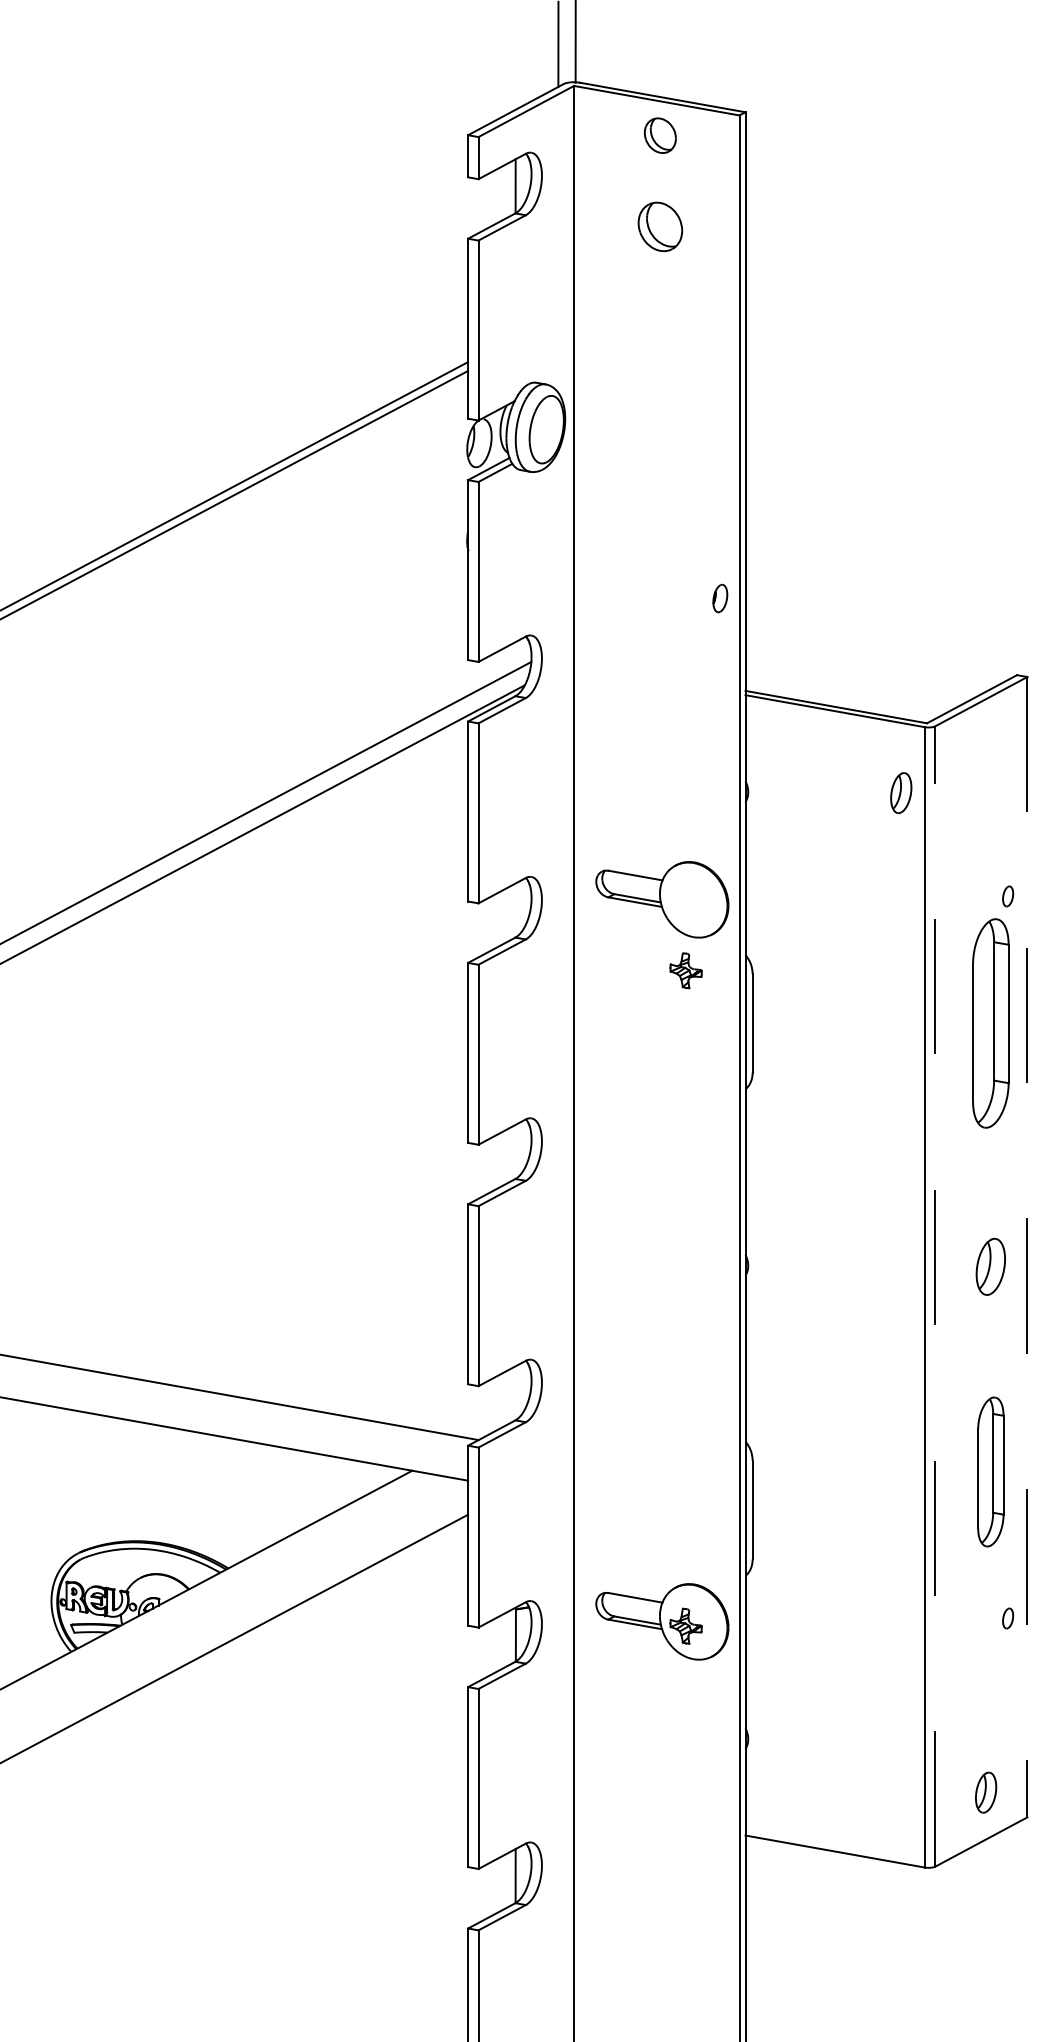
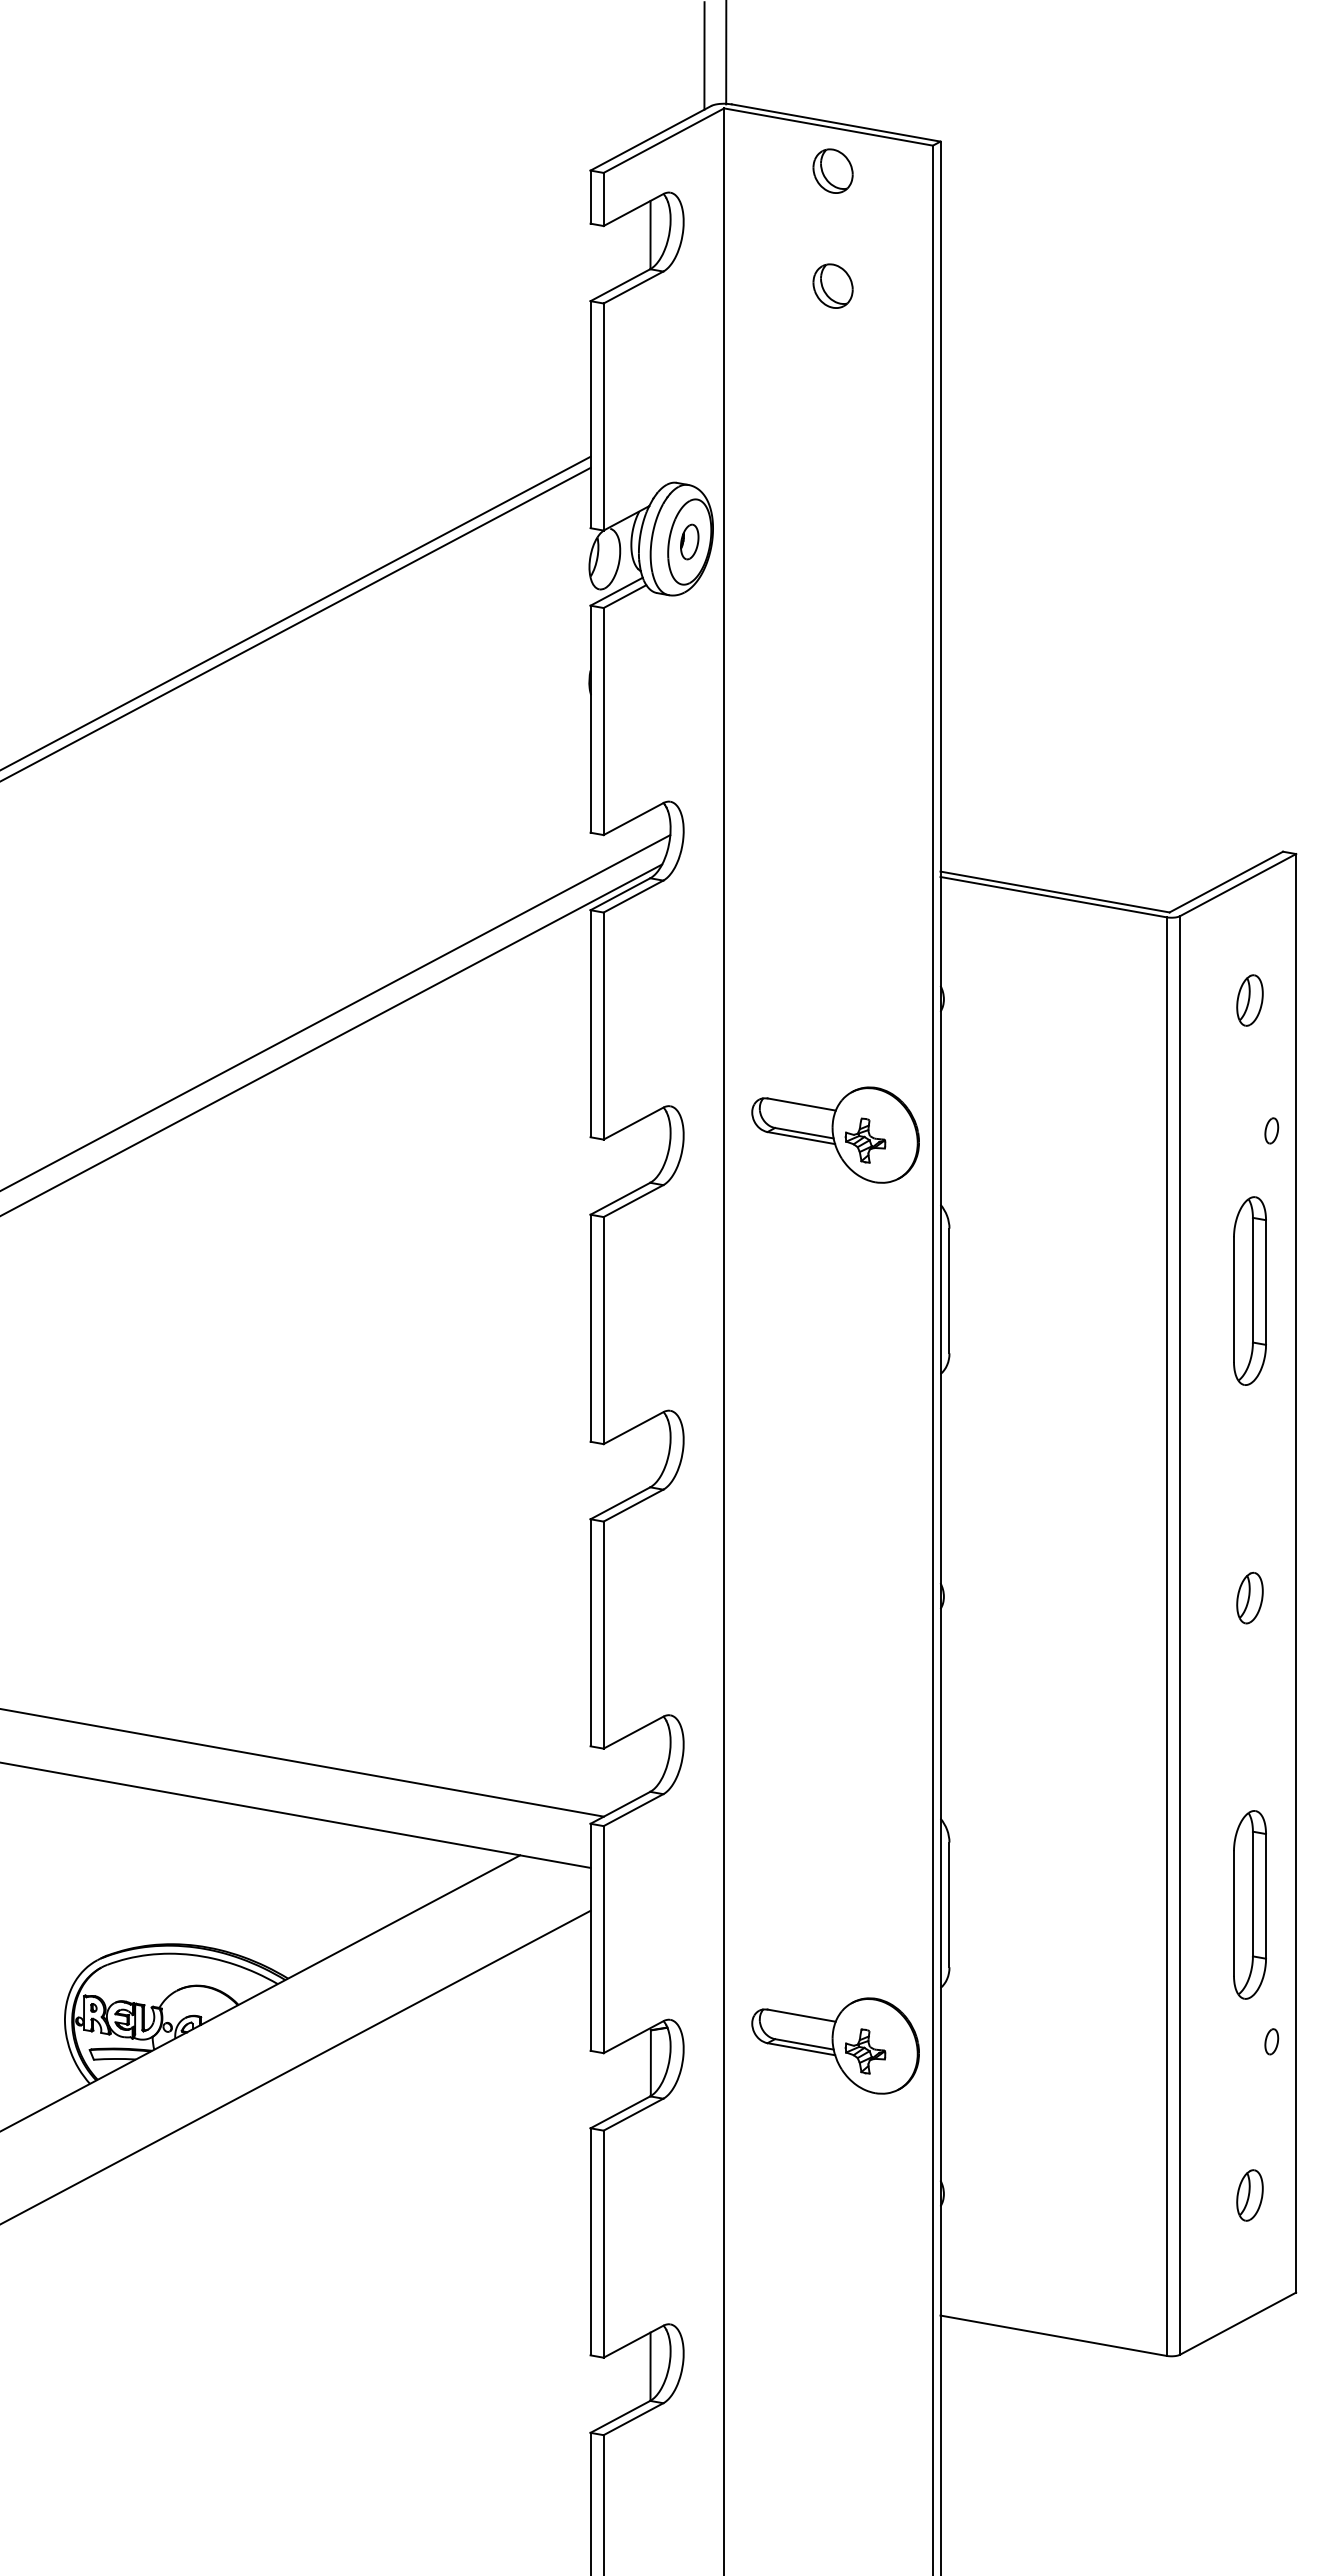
part: (659, 226) -> (832, 285), size x0.71
part: (720, 598) -> (689, 541), moved
part: (900, 793) -> (1249, 1000), moved
part: (686, 970) -> (865, 1140), moved
part: (990, 1022) -> (1249, 1290), size x0.71
line: (1027, 1247) -> (1296, 1573), dashed -> solid
part: (990, 1266) -> (1249, 1597), size x0.71
line: (934, 1296) -> (1179, 1635), dashed -> solid
part: (990, 1471) -> (1249, 1904), moved
part: (985, 1792) -> (1249, 2195), moved

